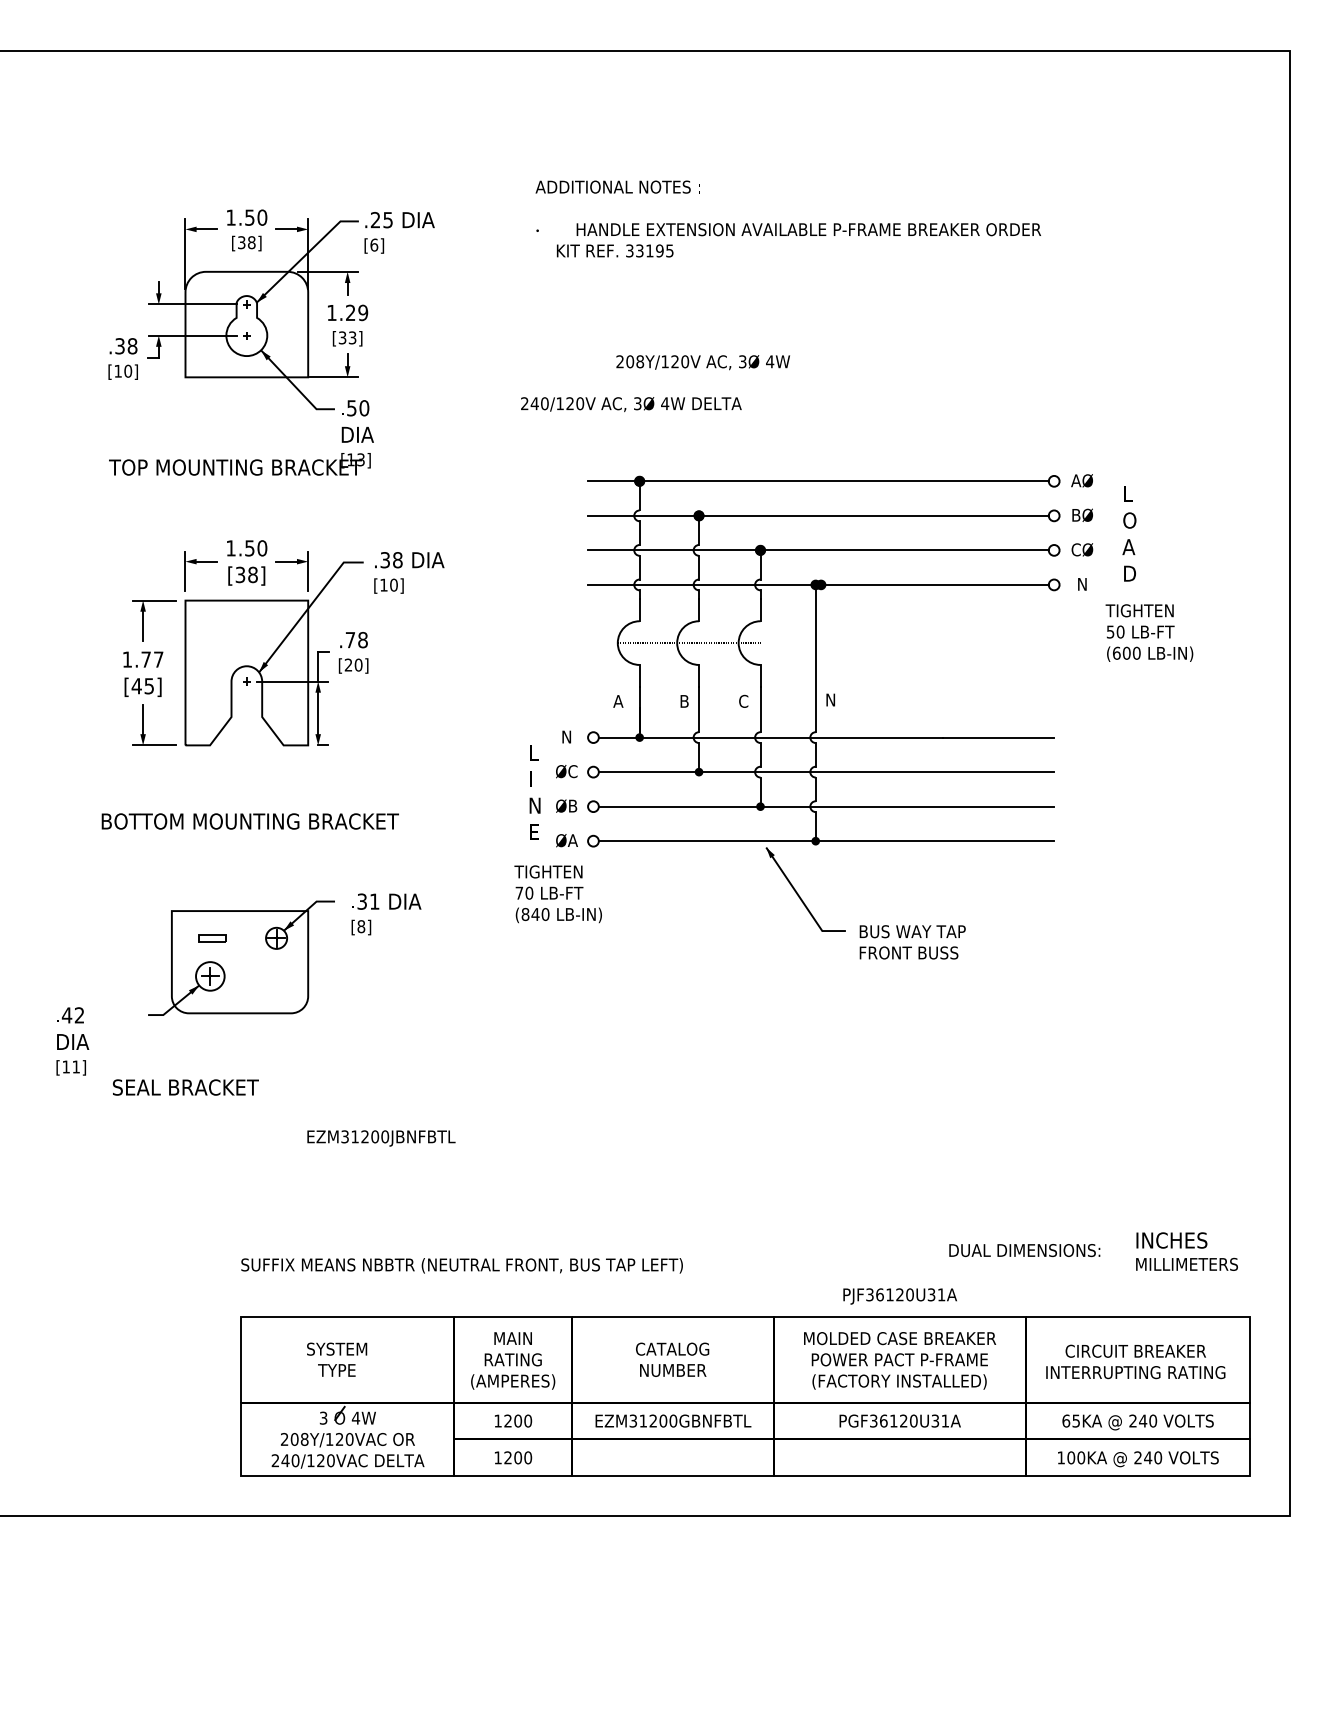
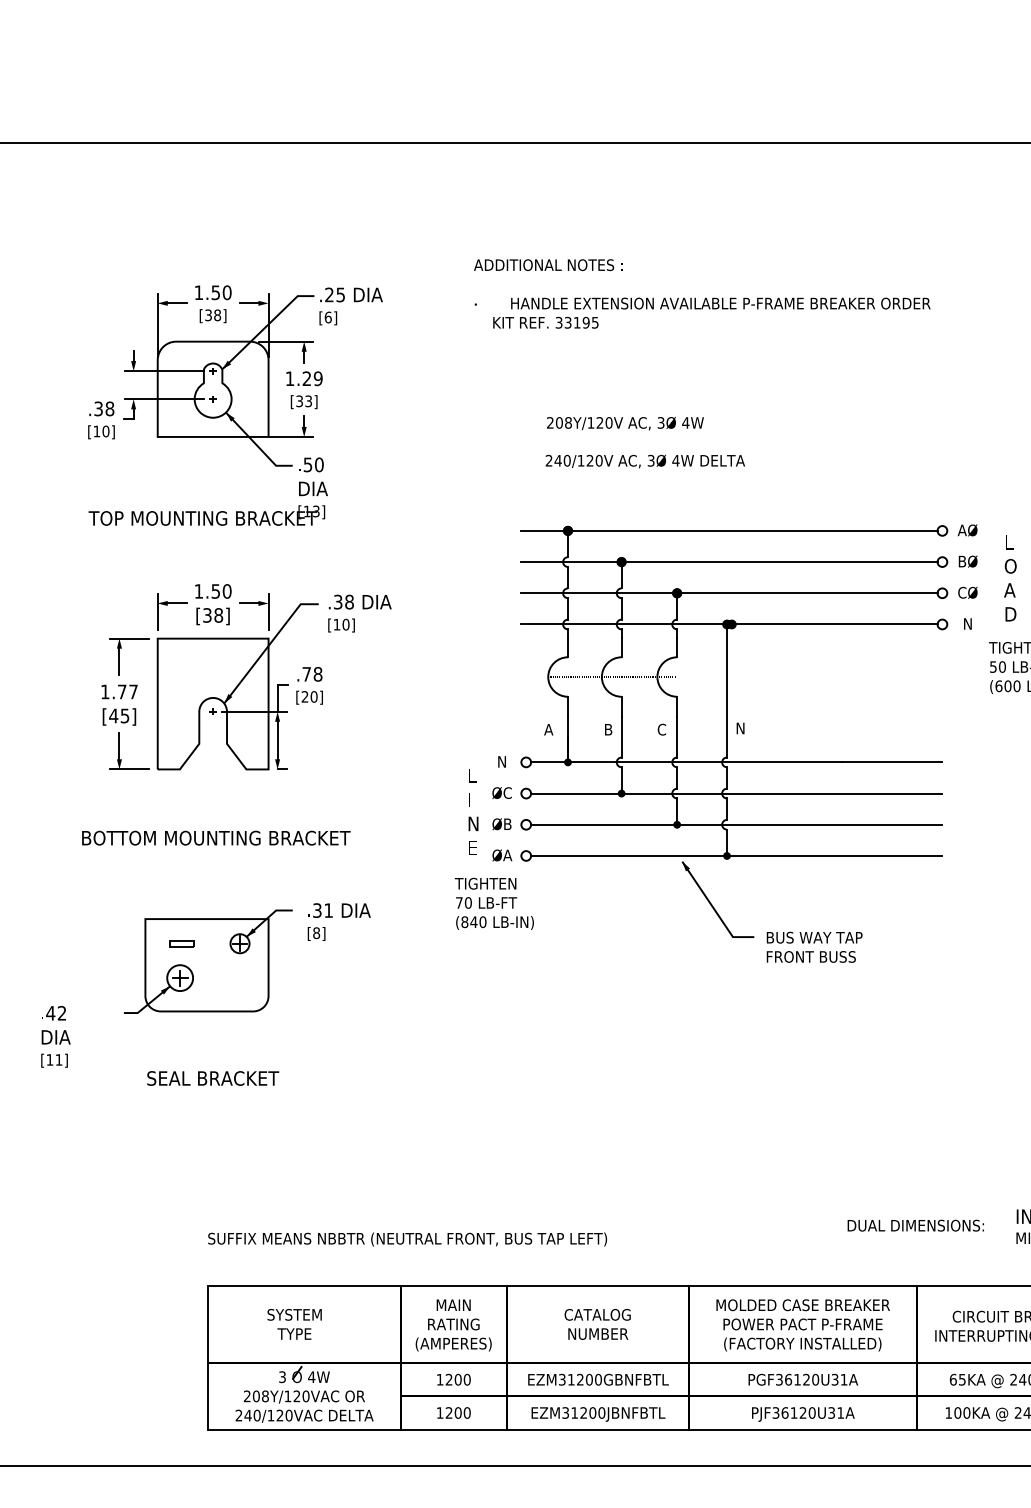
text: (631, 404) -> (645, 461), moved
text: (185, 1087) -> (212, 1078), moved
text: (381, 1138) -> (598, 1414), moved
text: (899, 1296) -> (802, 1414), moved

